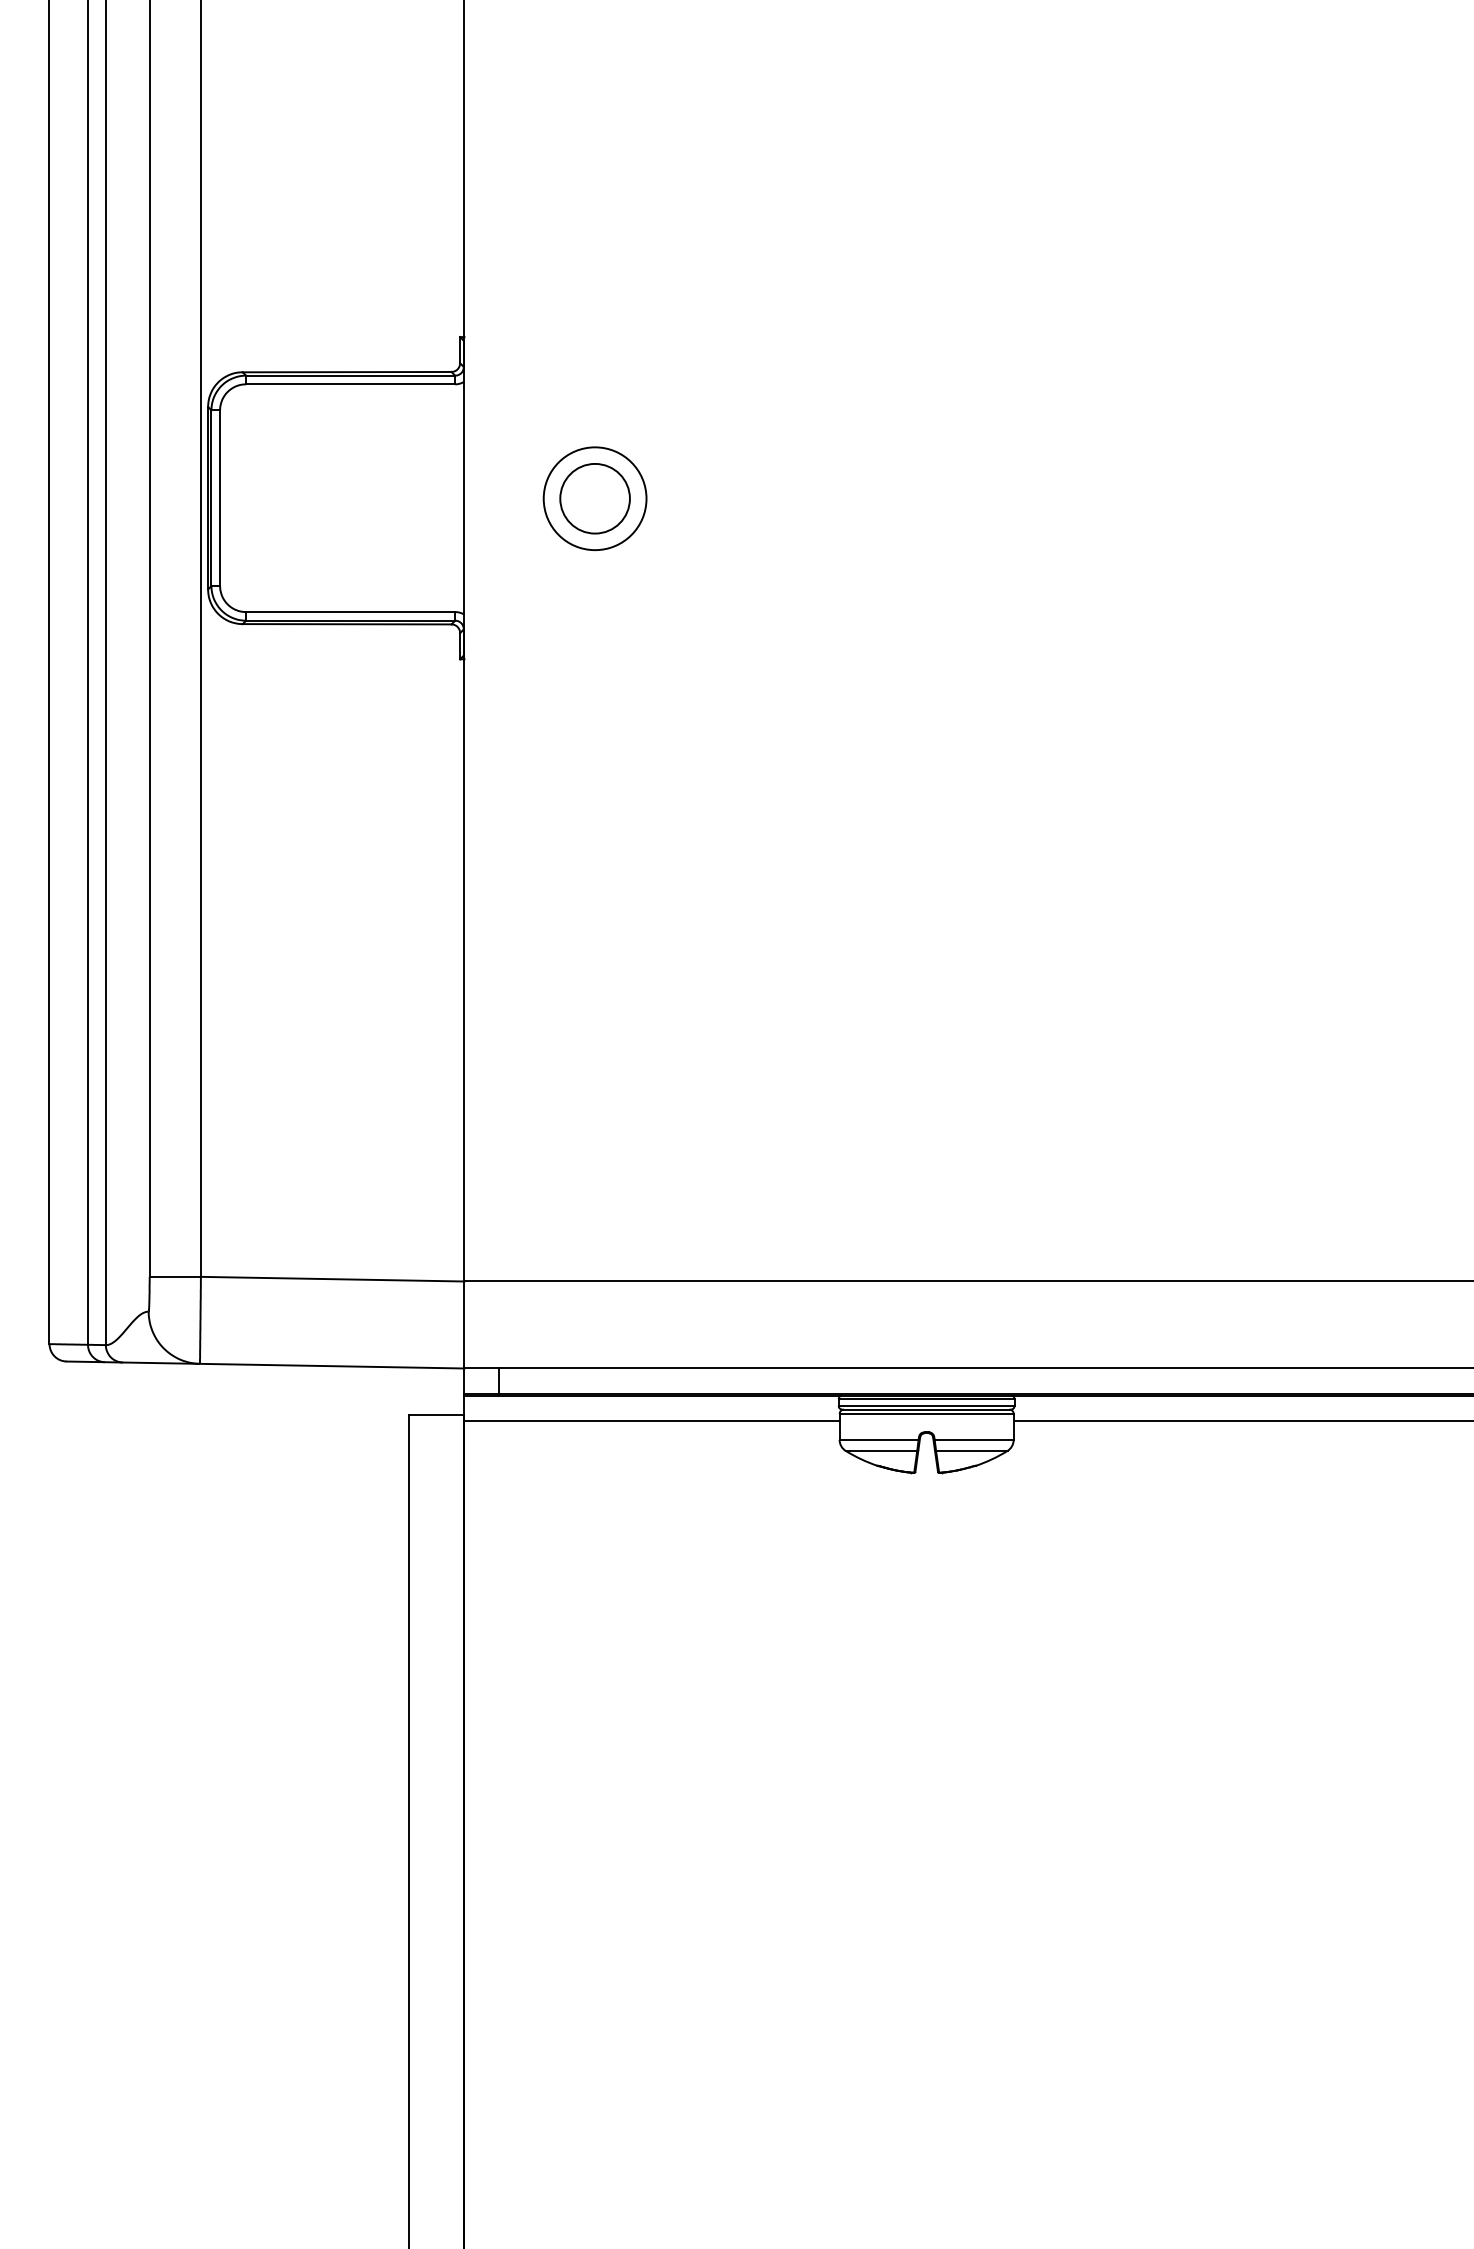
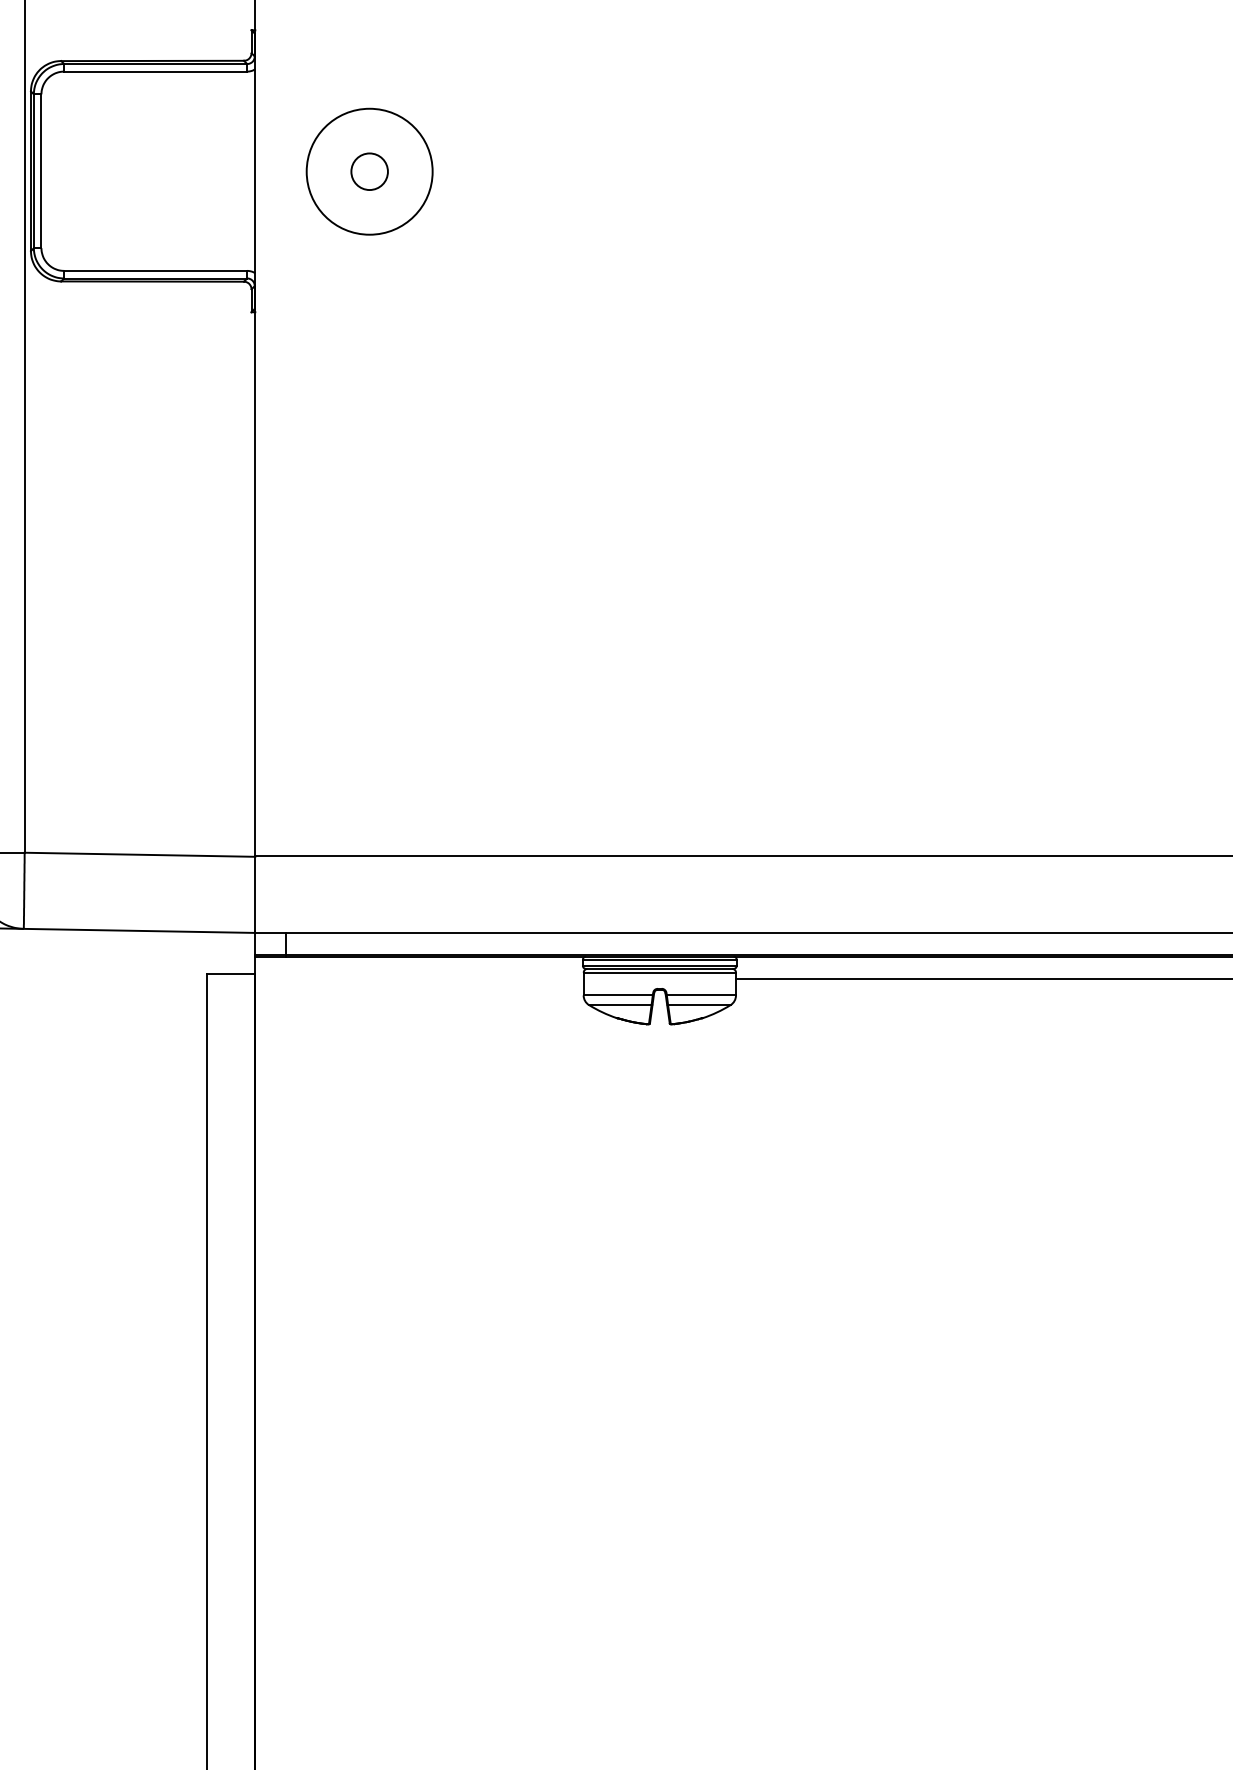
circle: (594, 498) -> (369, 171), size x0.6
circle: (594, 498) -> (369, 171), size x1.4
line: (651, 1421) -> (419, 979), removed

